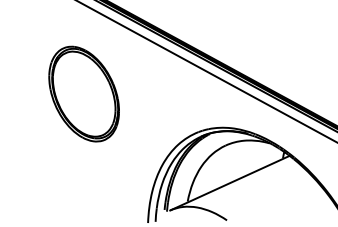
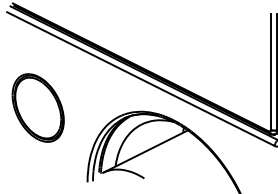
part: (83, 93) -> (37, 107), moved

